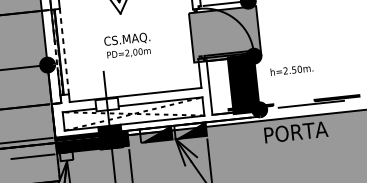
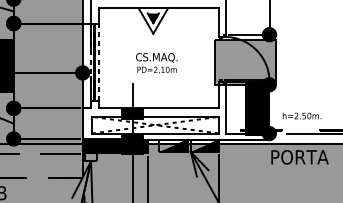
text: (134, 51) -> (162, 69), PD=2,00m -> PD=2,10m
text: (291, 69) -> (301, 115), moved
fill: (107, 104) -> (132, 114), added

